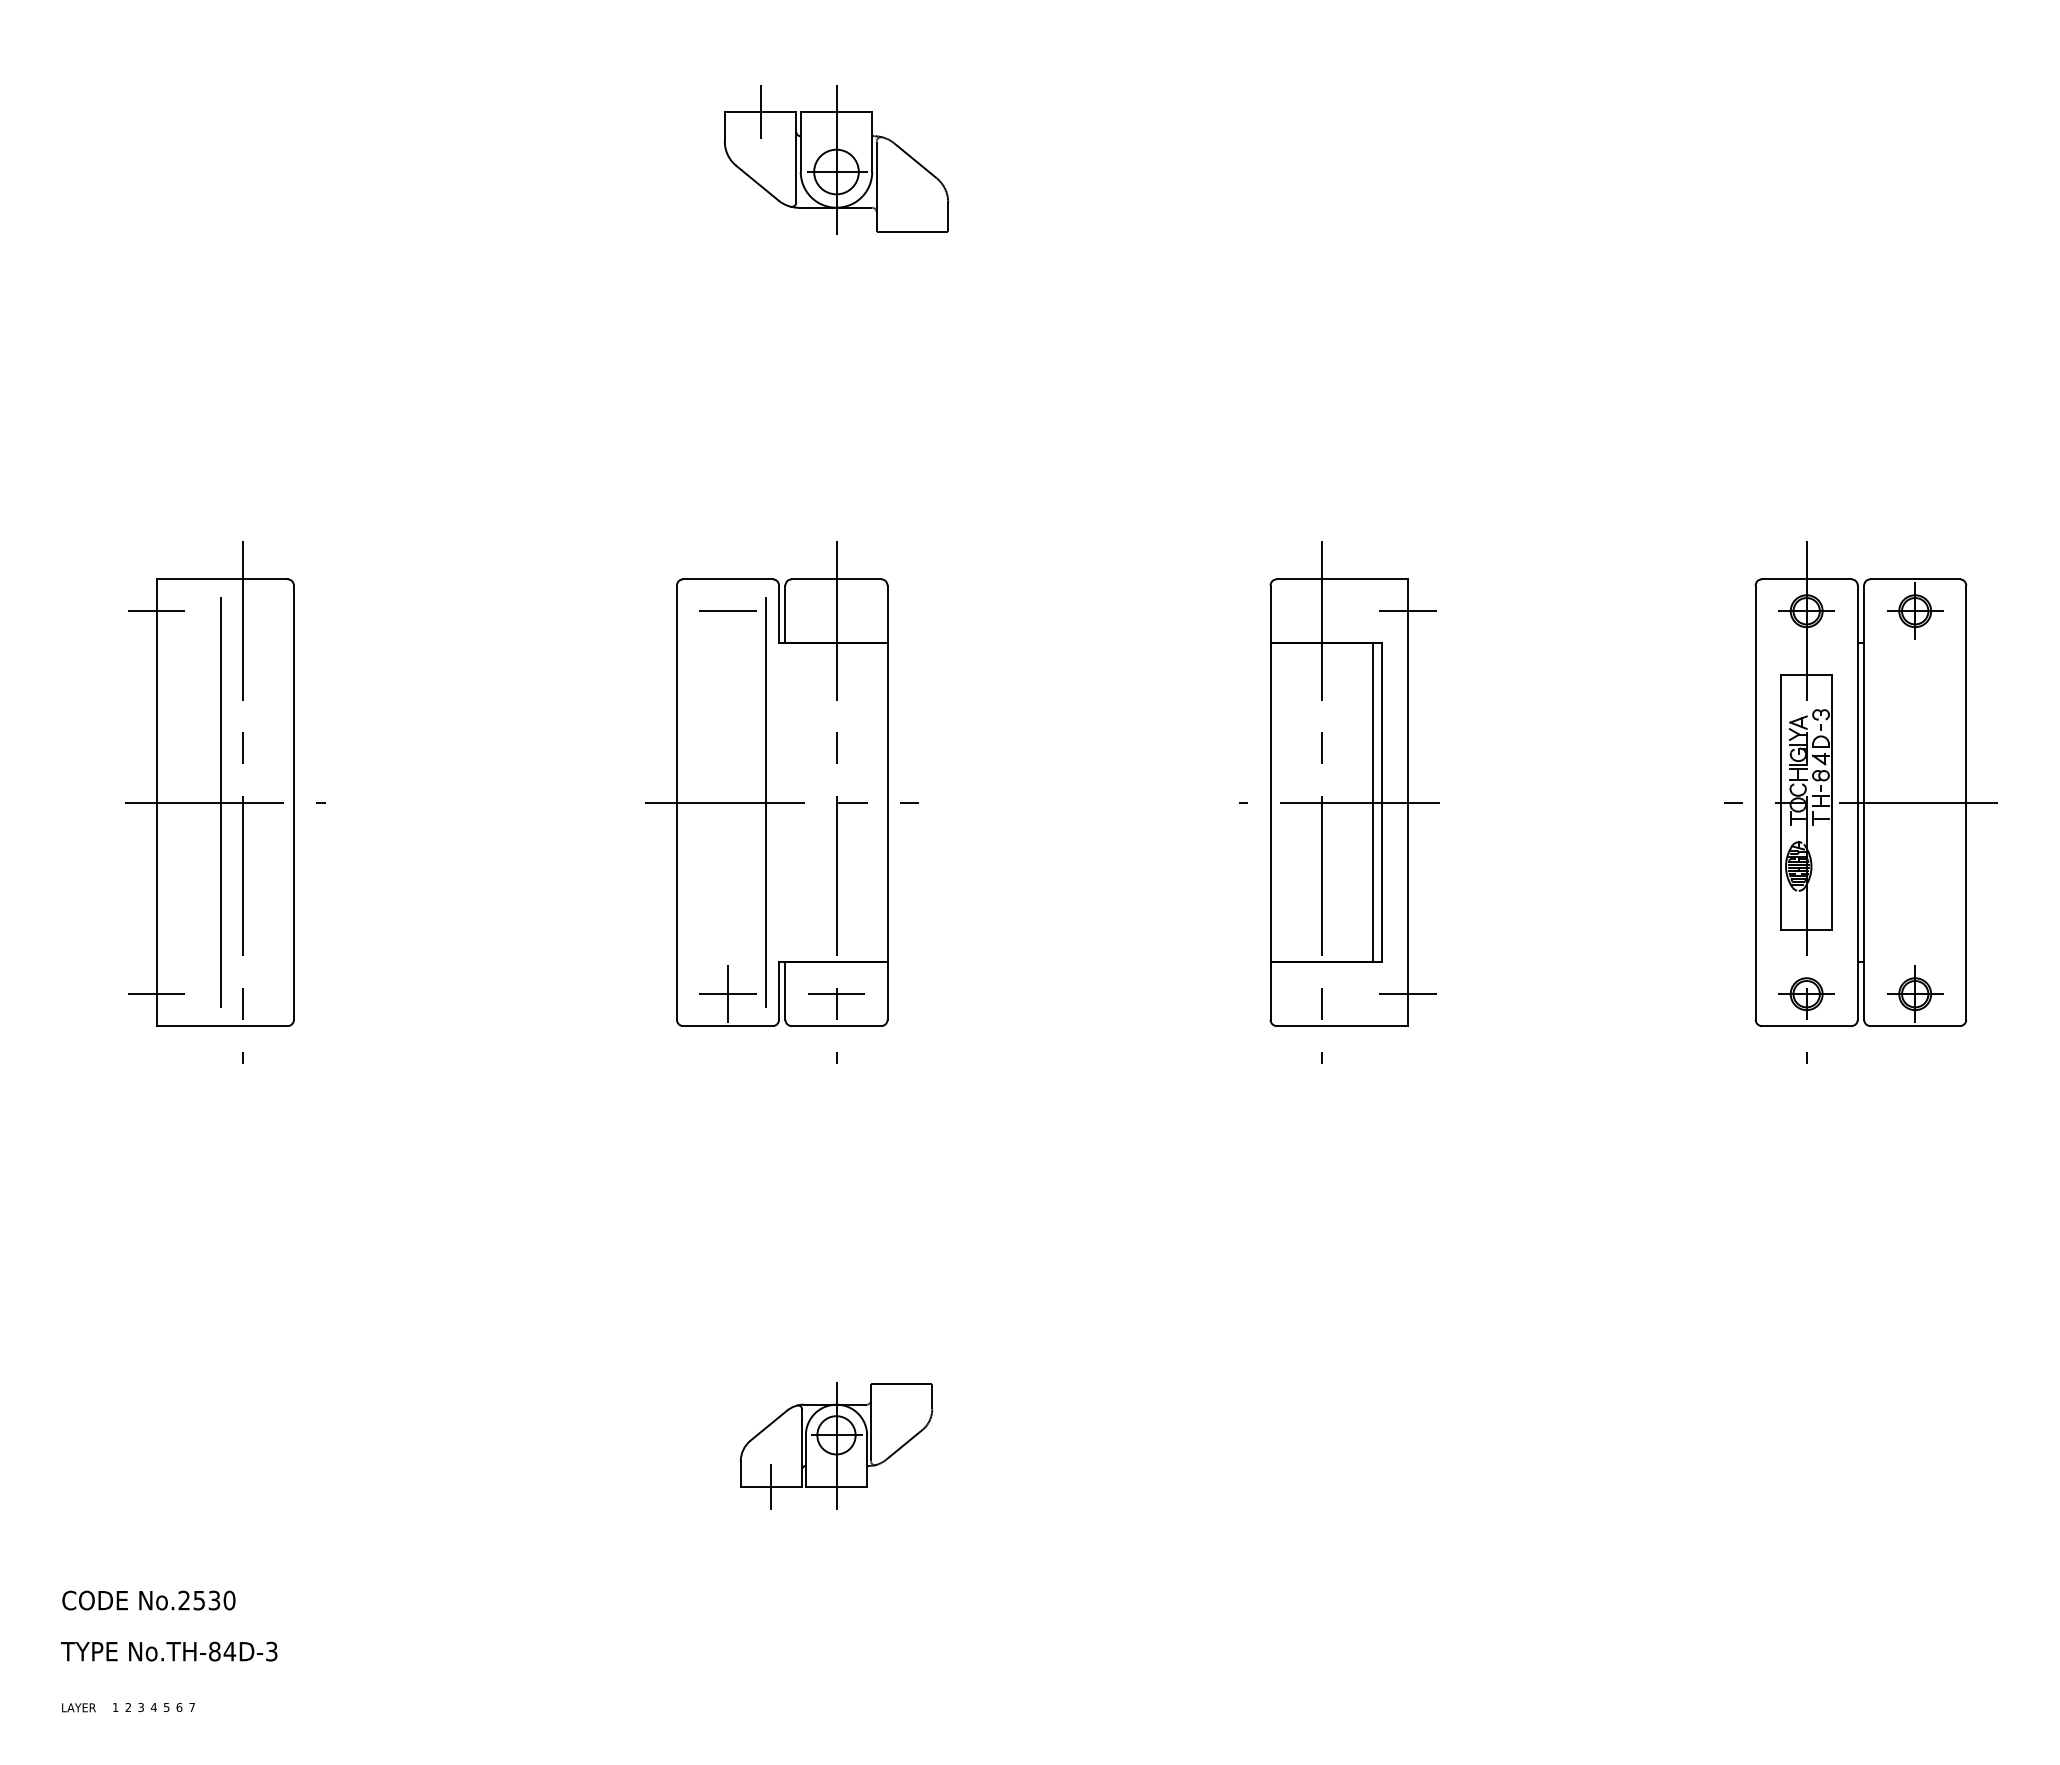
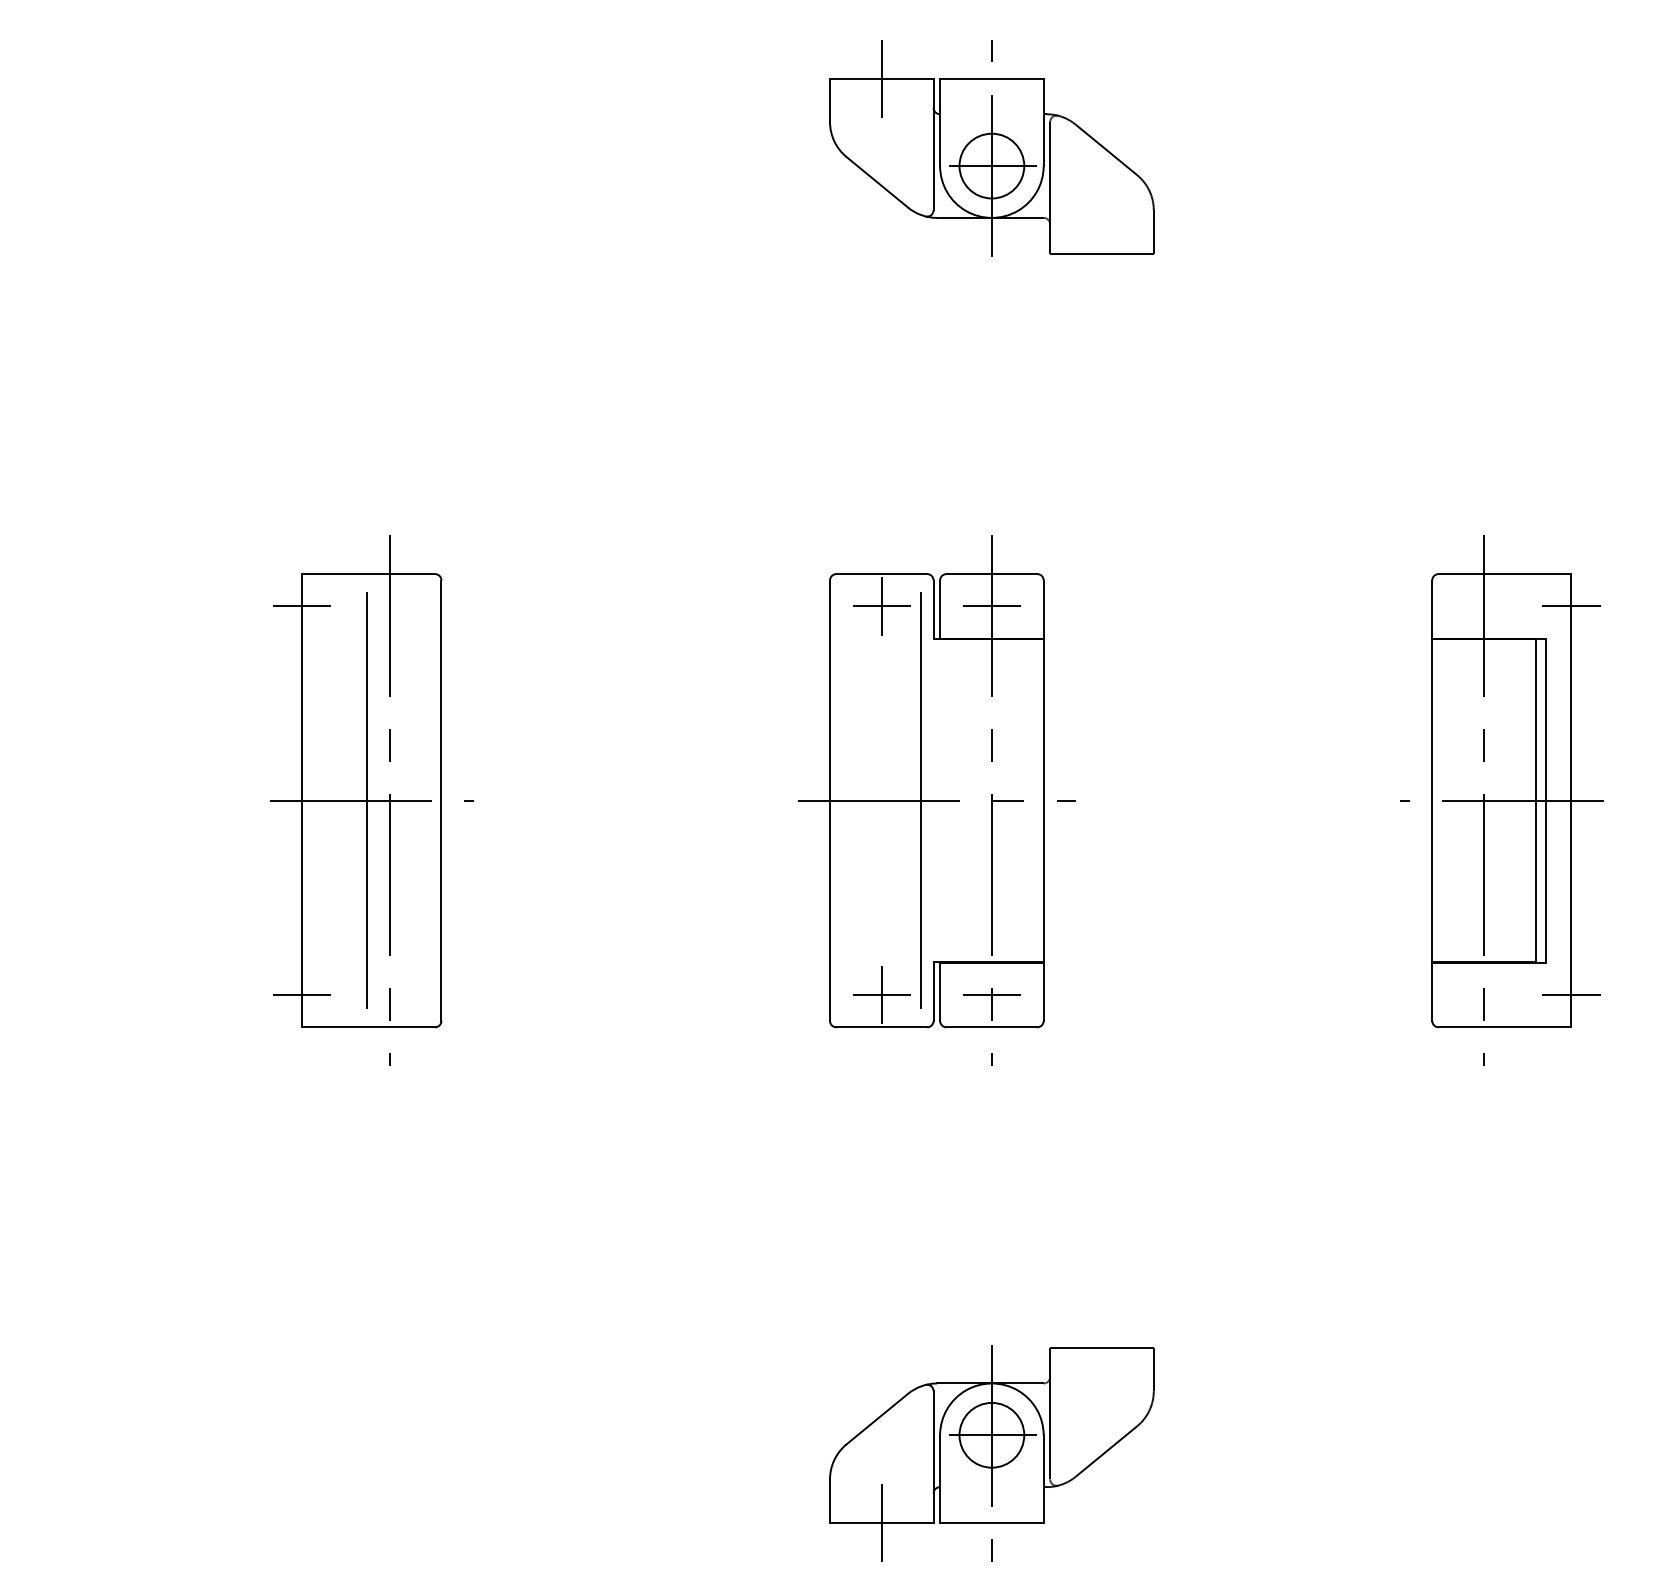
part: (836, 159) -> (991, 148), size x1.43
line: (728, 610) -> (882, 605), added
line: (836, 611) -> (991, 606), added
part: (836, 1445) -> (991, 1452), size x1.67

